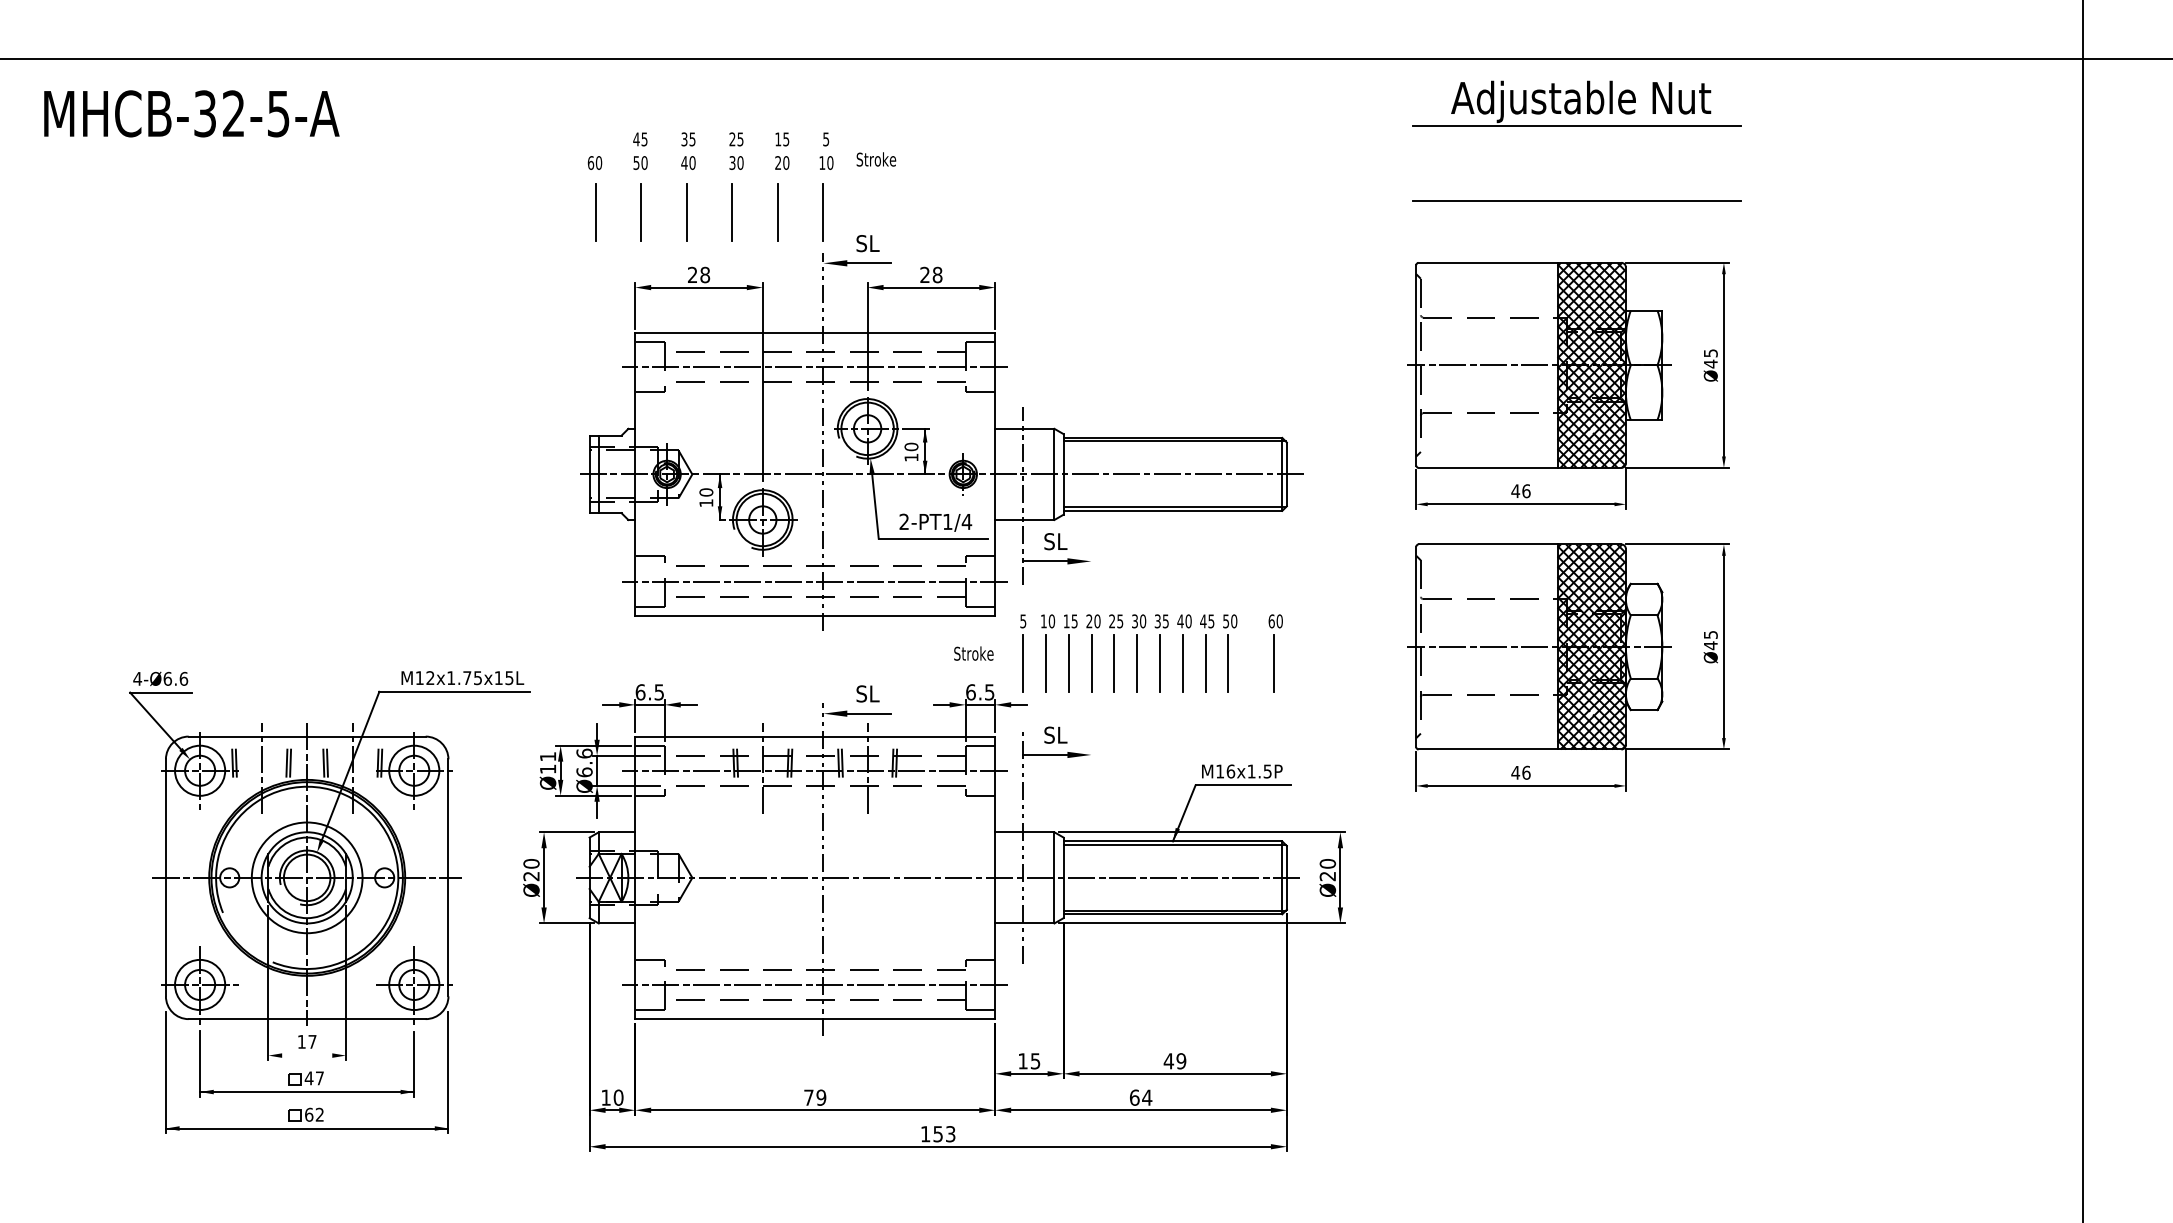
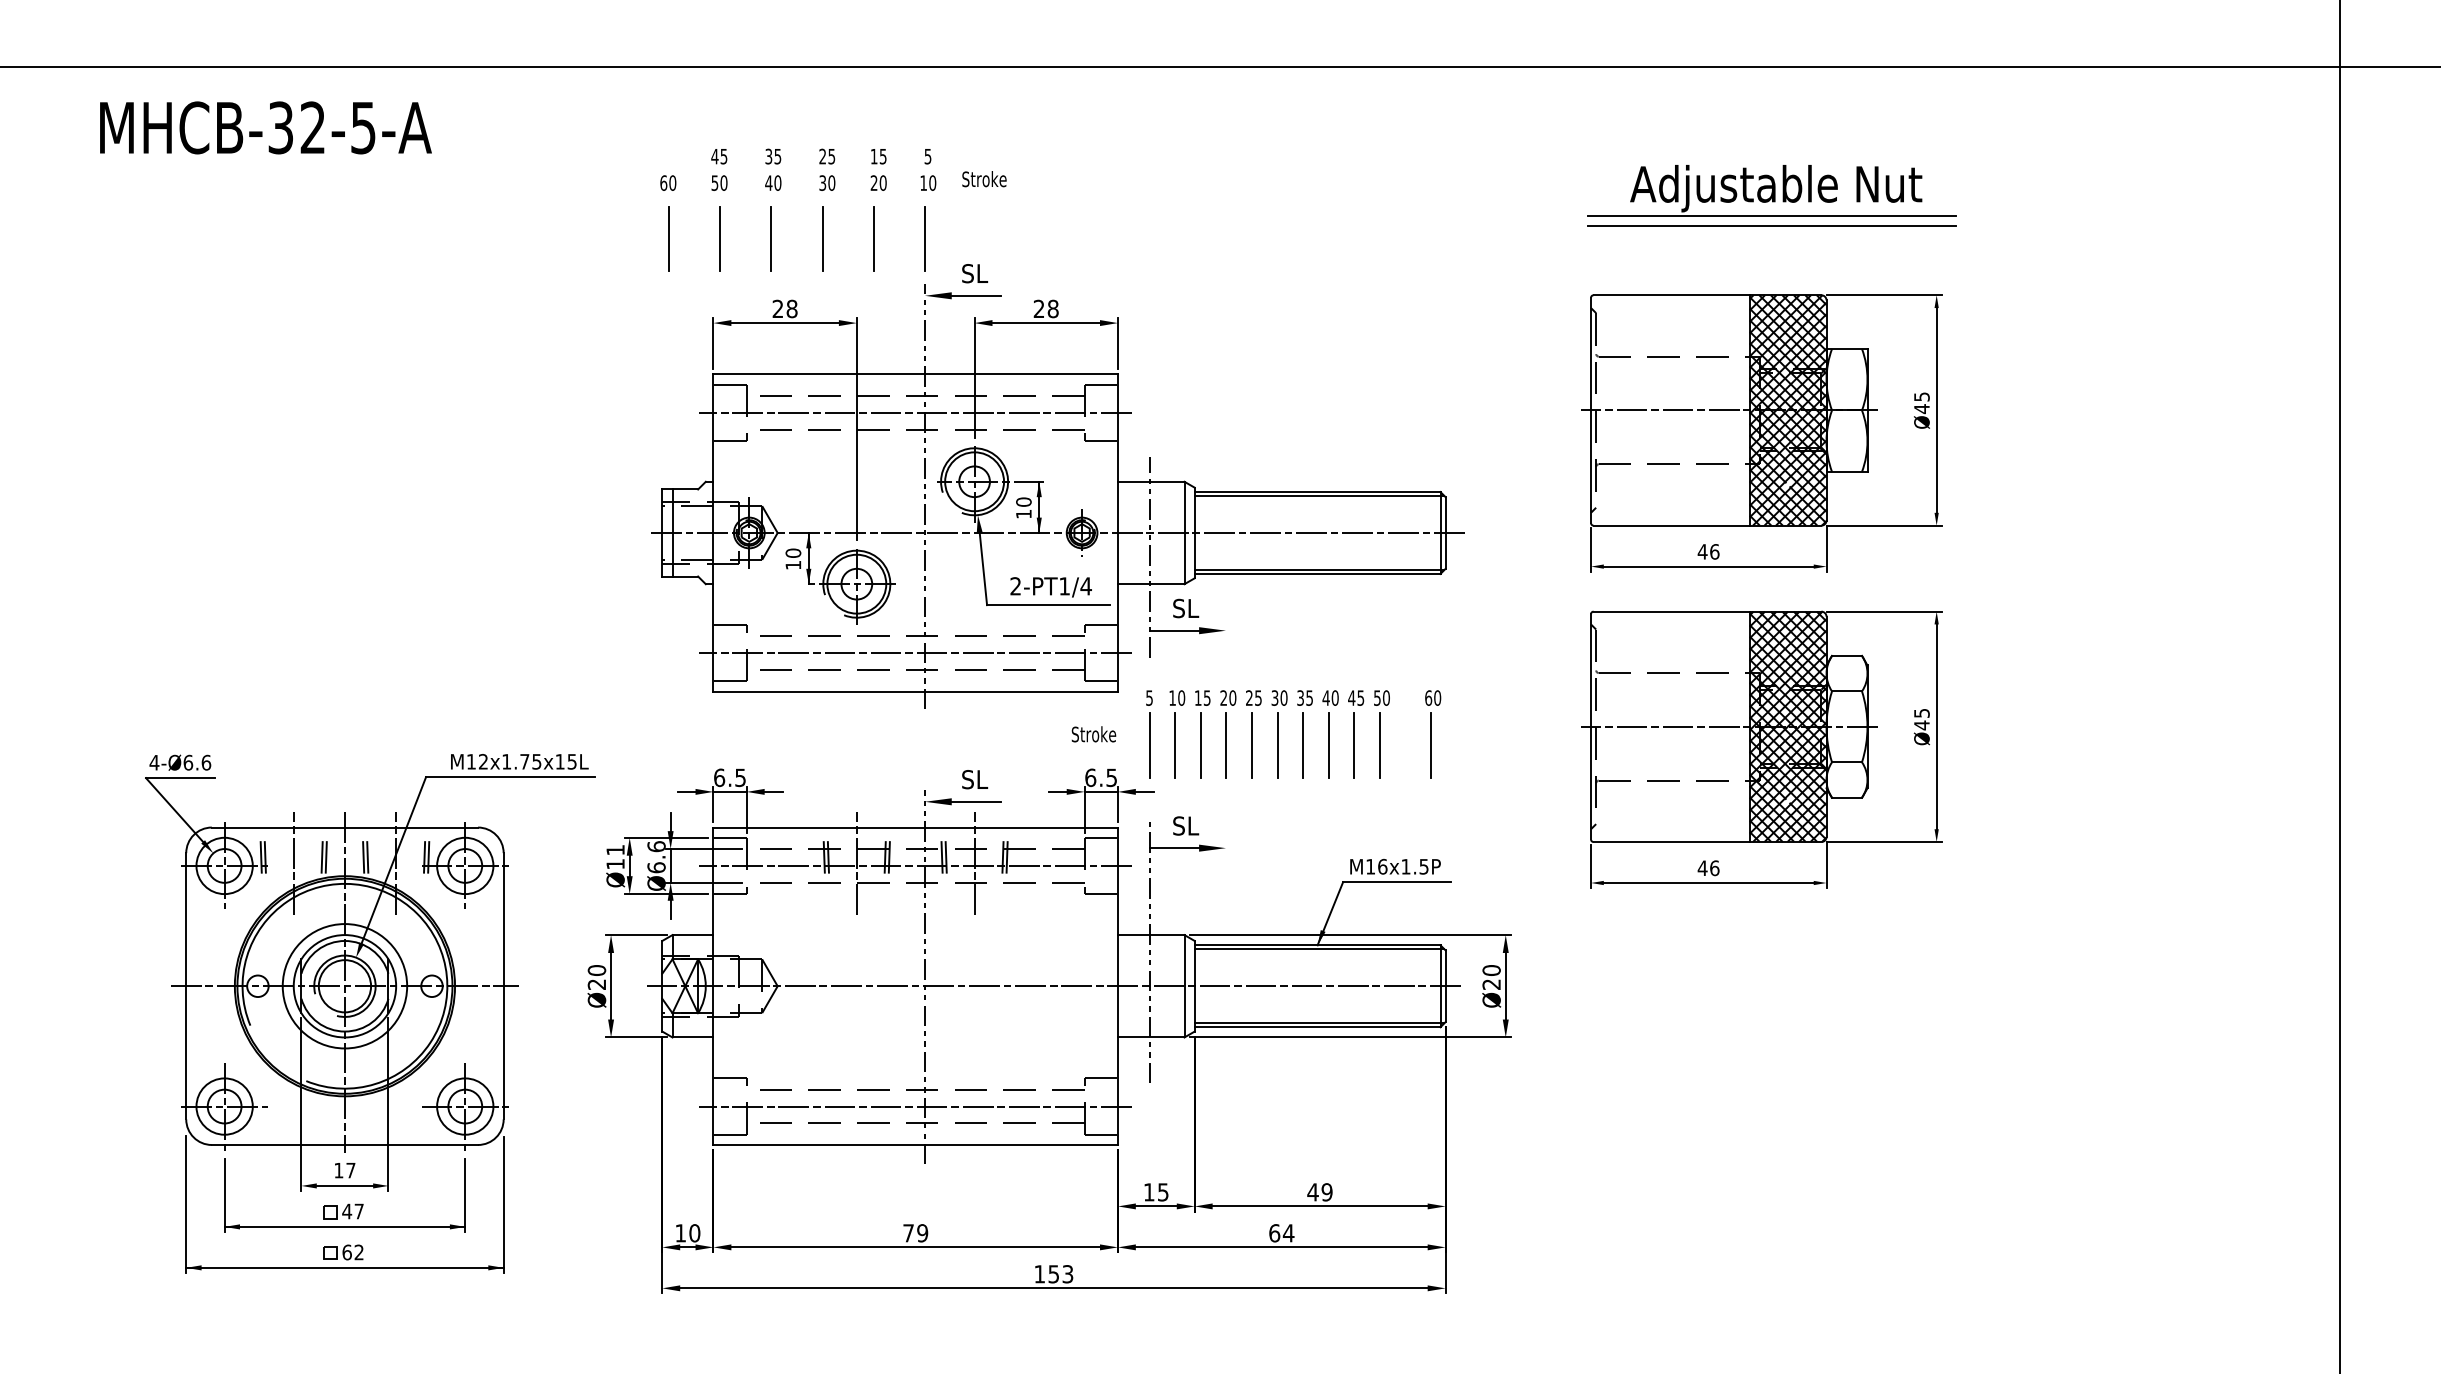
part: (1576, 103) -> (1771, 190), moved
text: (191, 113) -> (265, 127), moved
line: (307, 1055) -> (345, 1185), added

